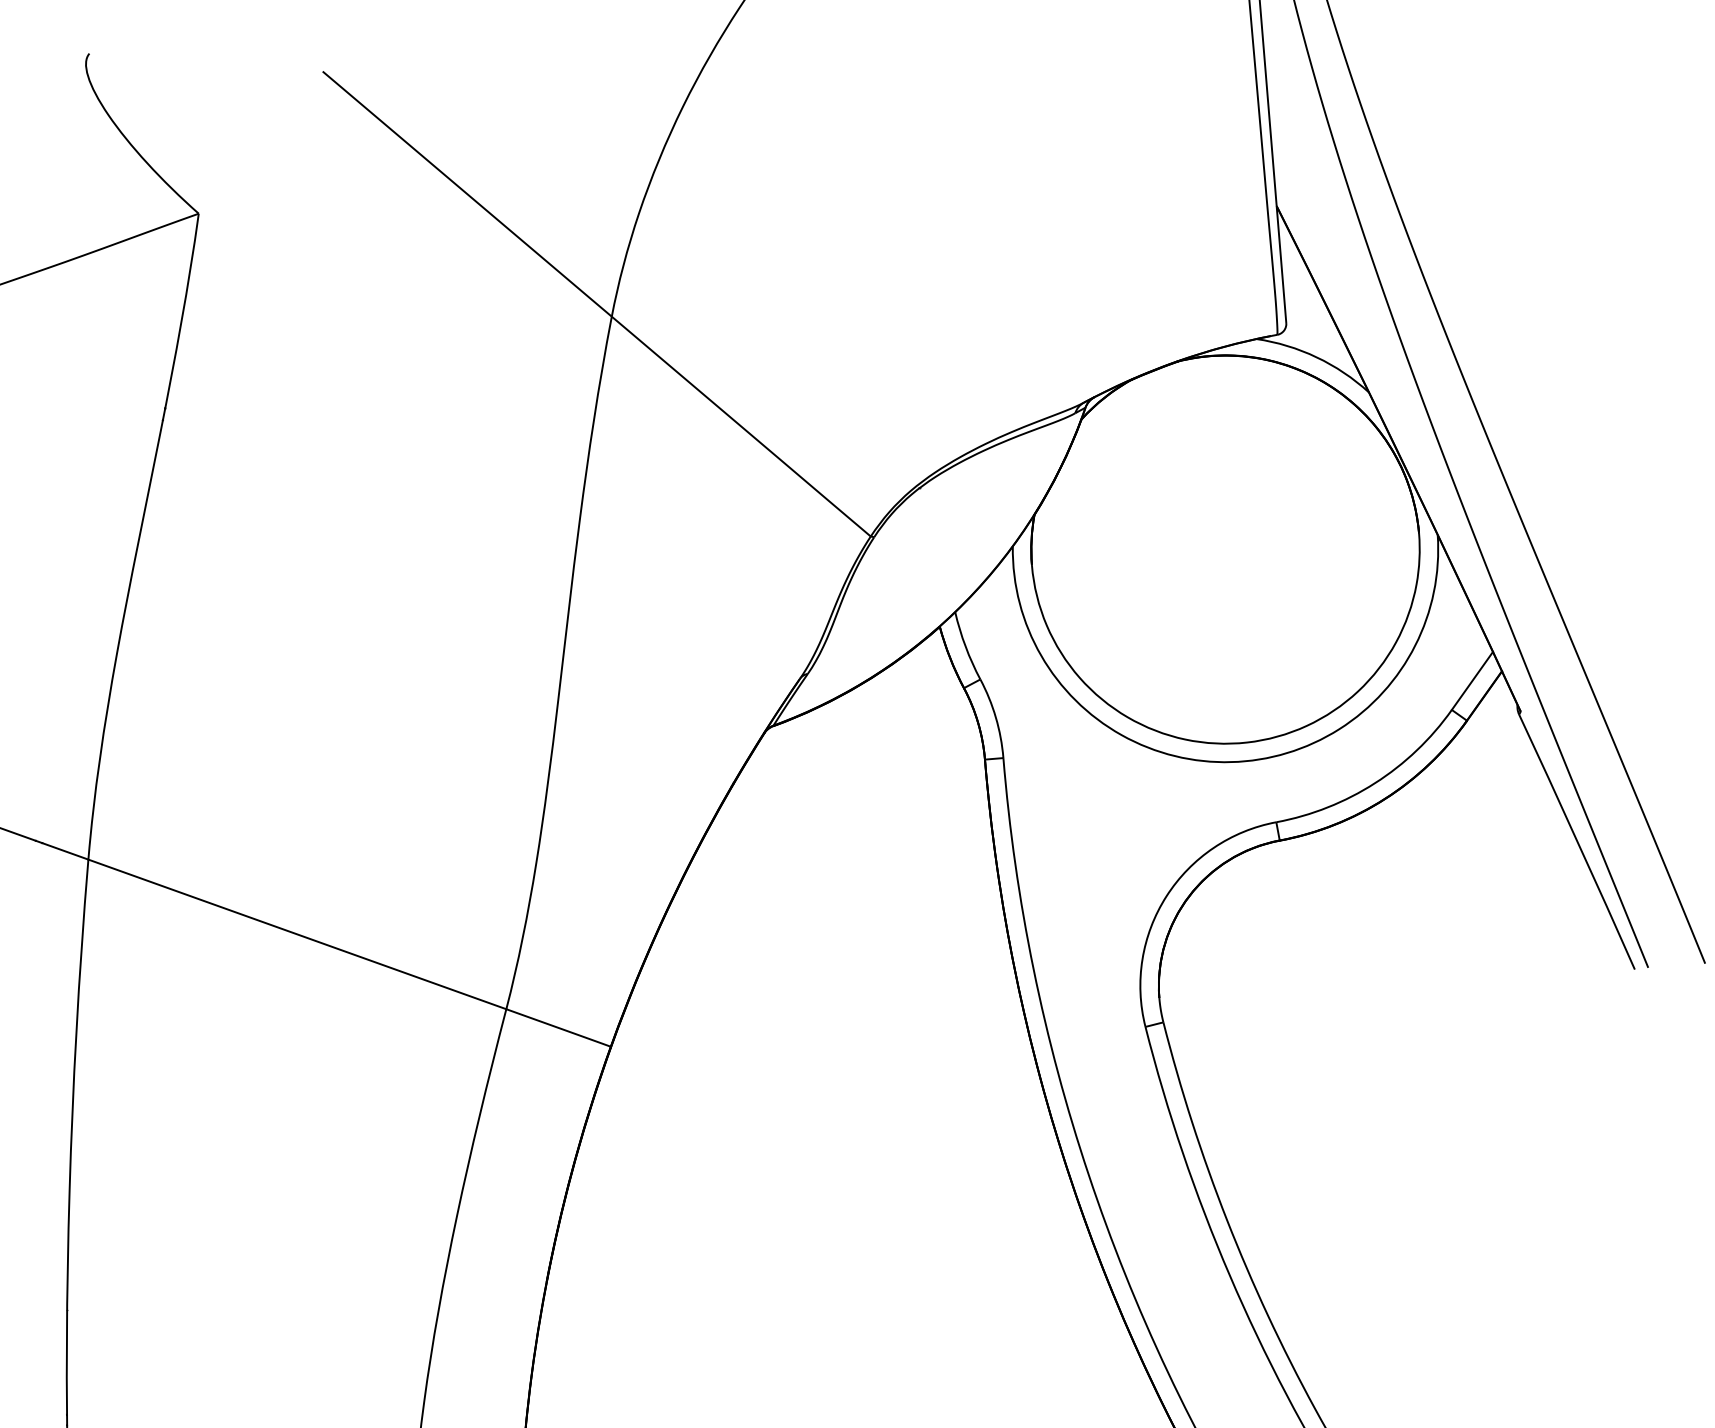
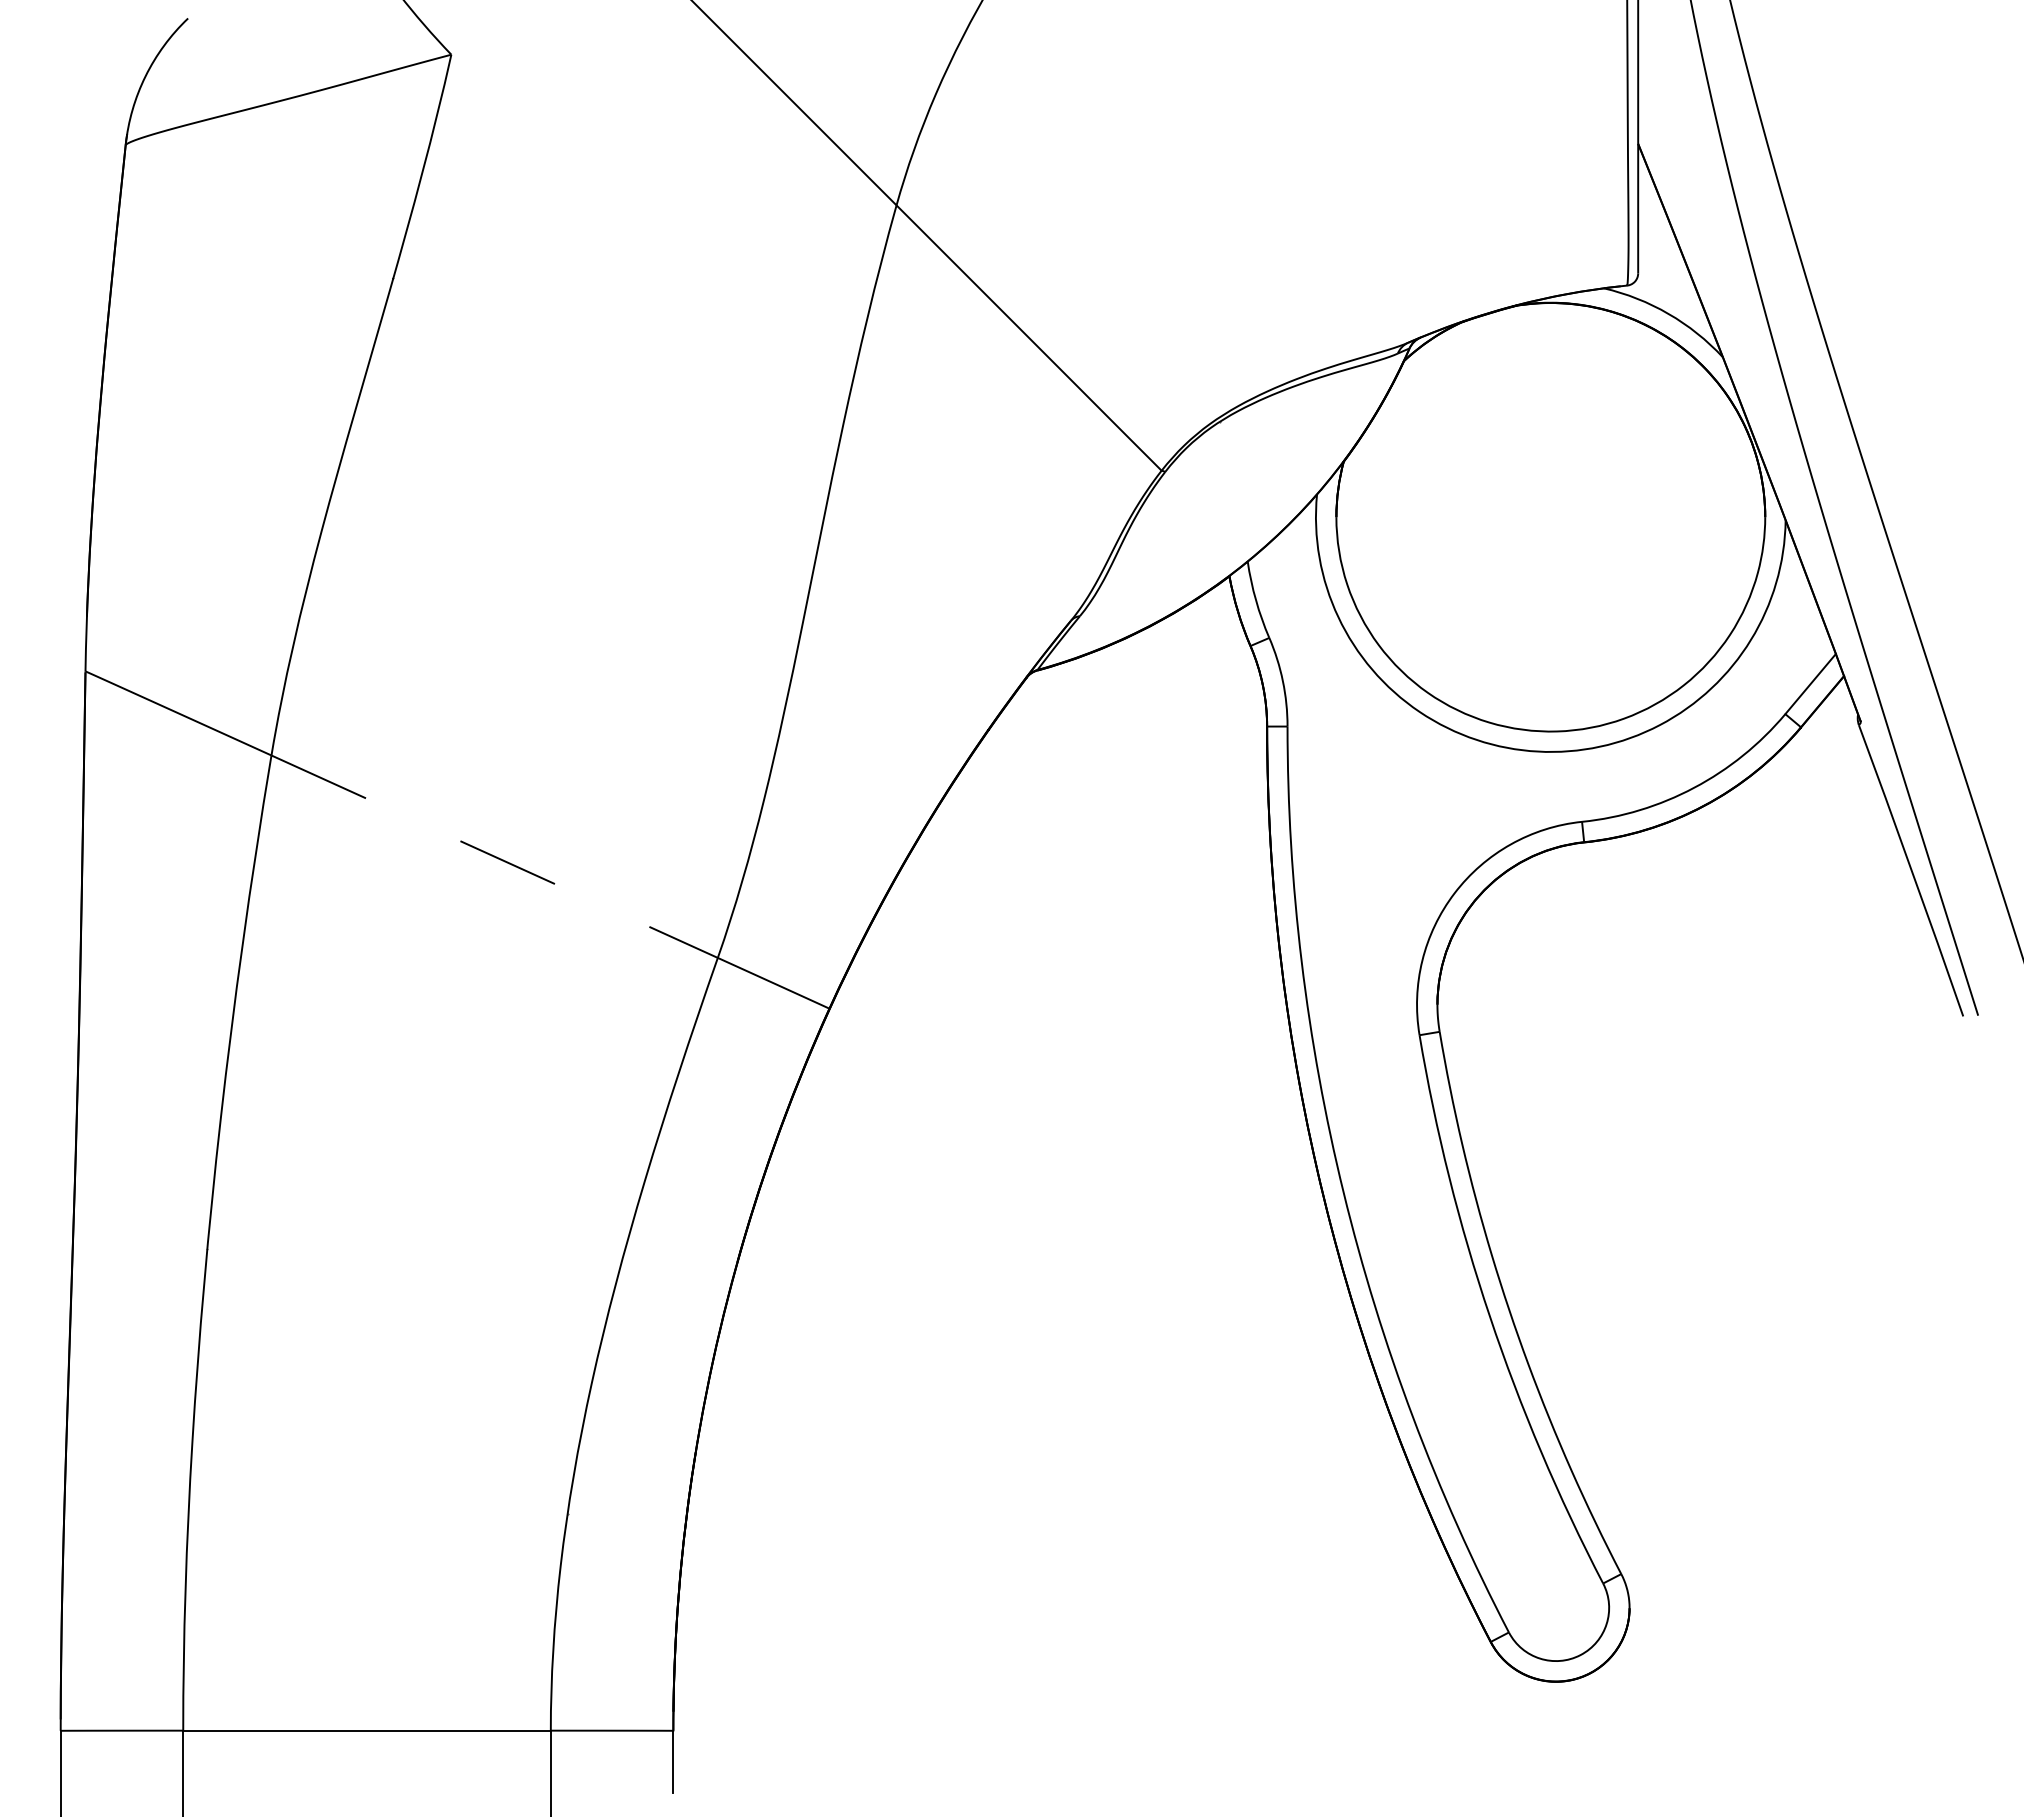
line: (298, 934) -> (495, 856), solid -> dashed

